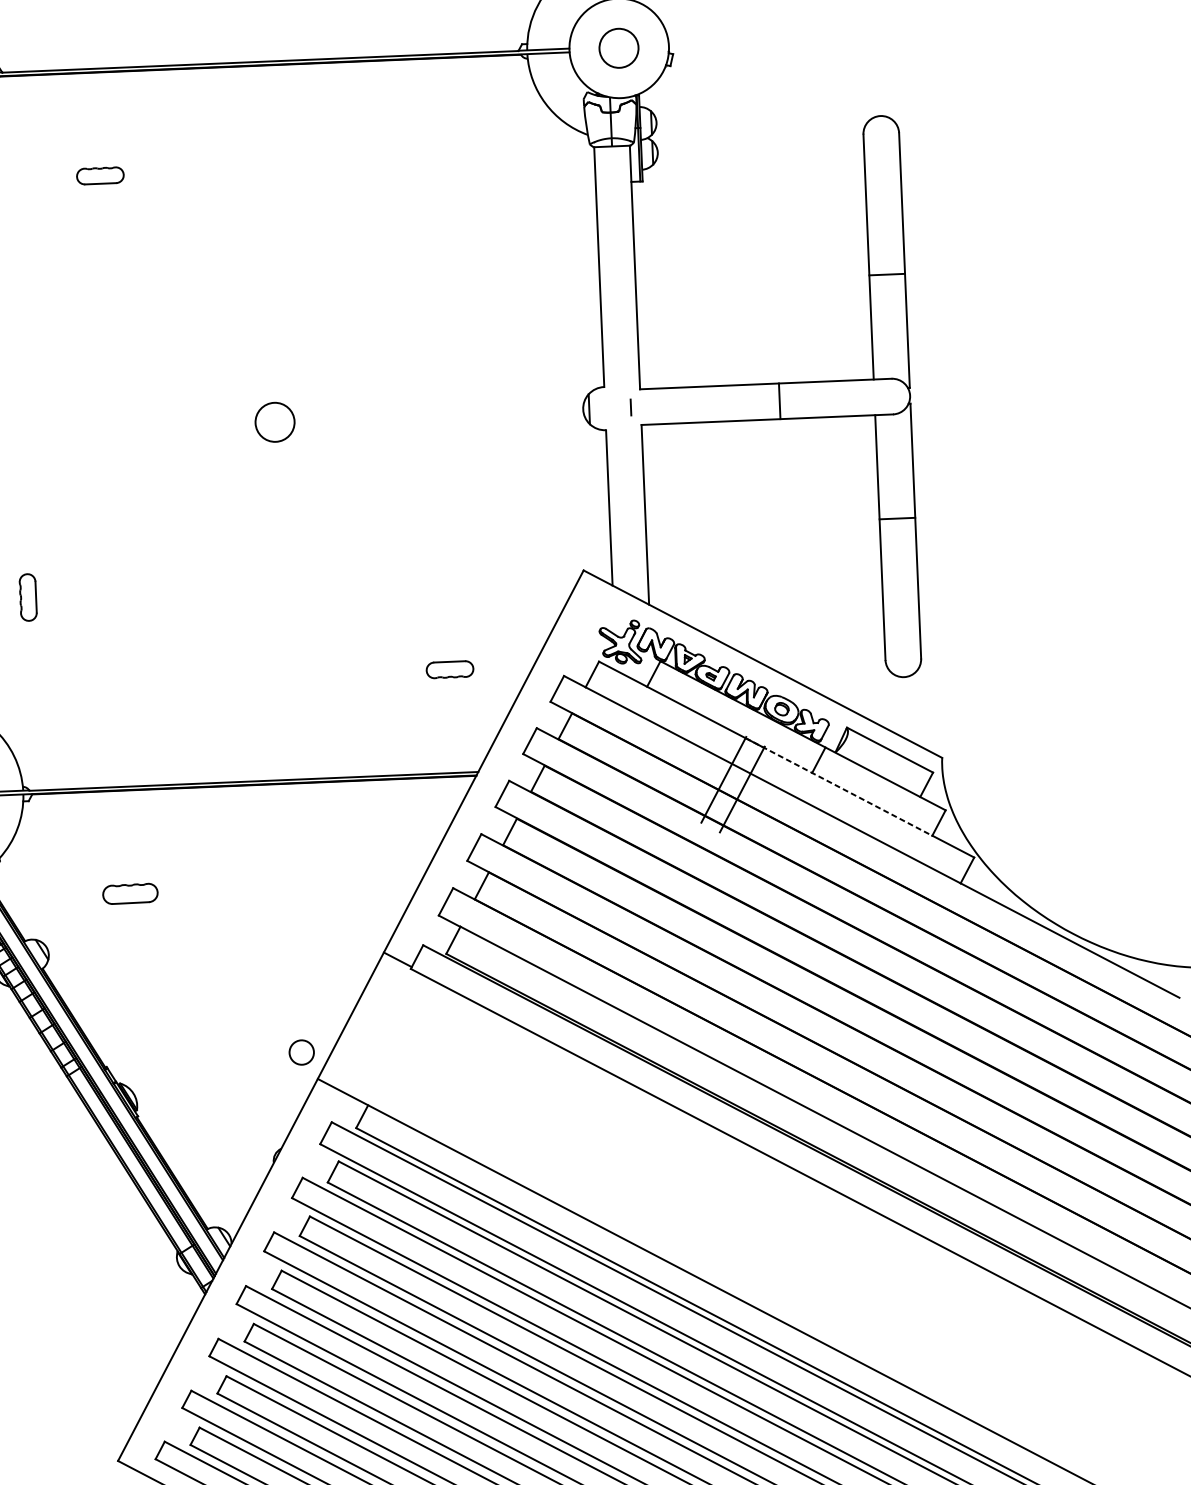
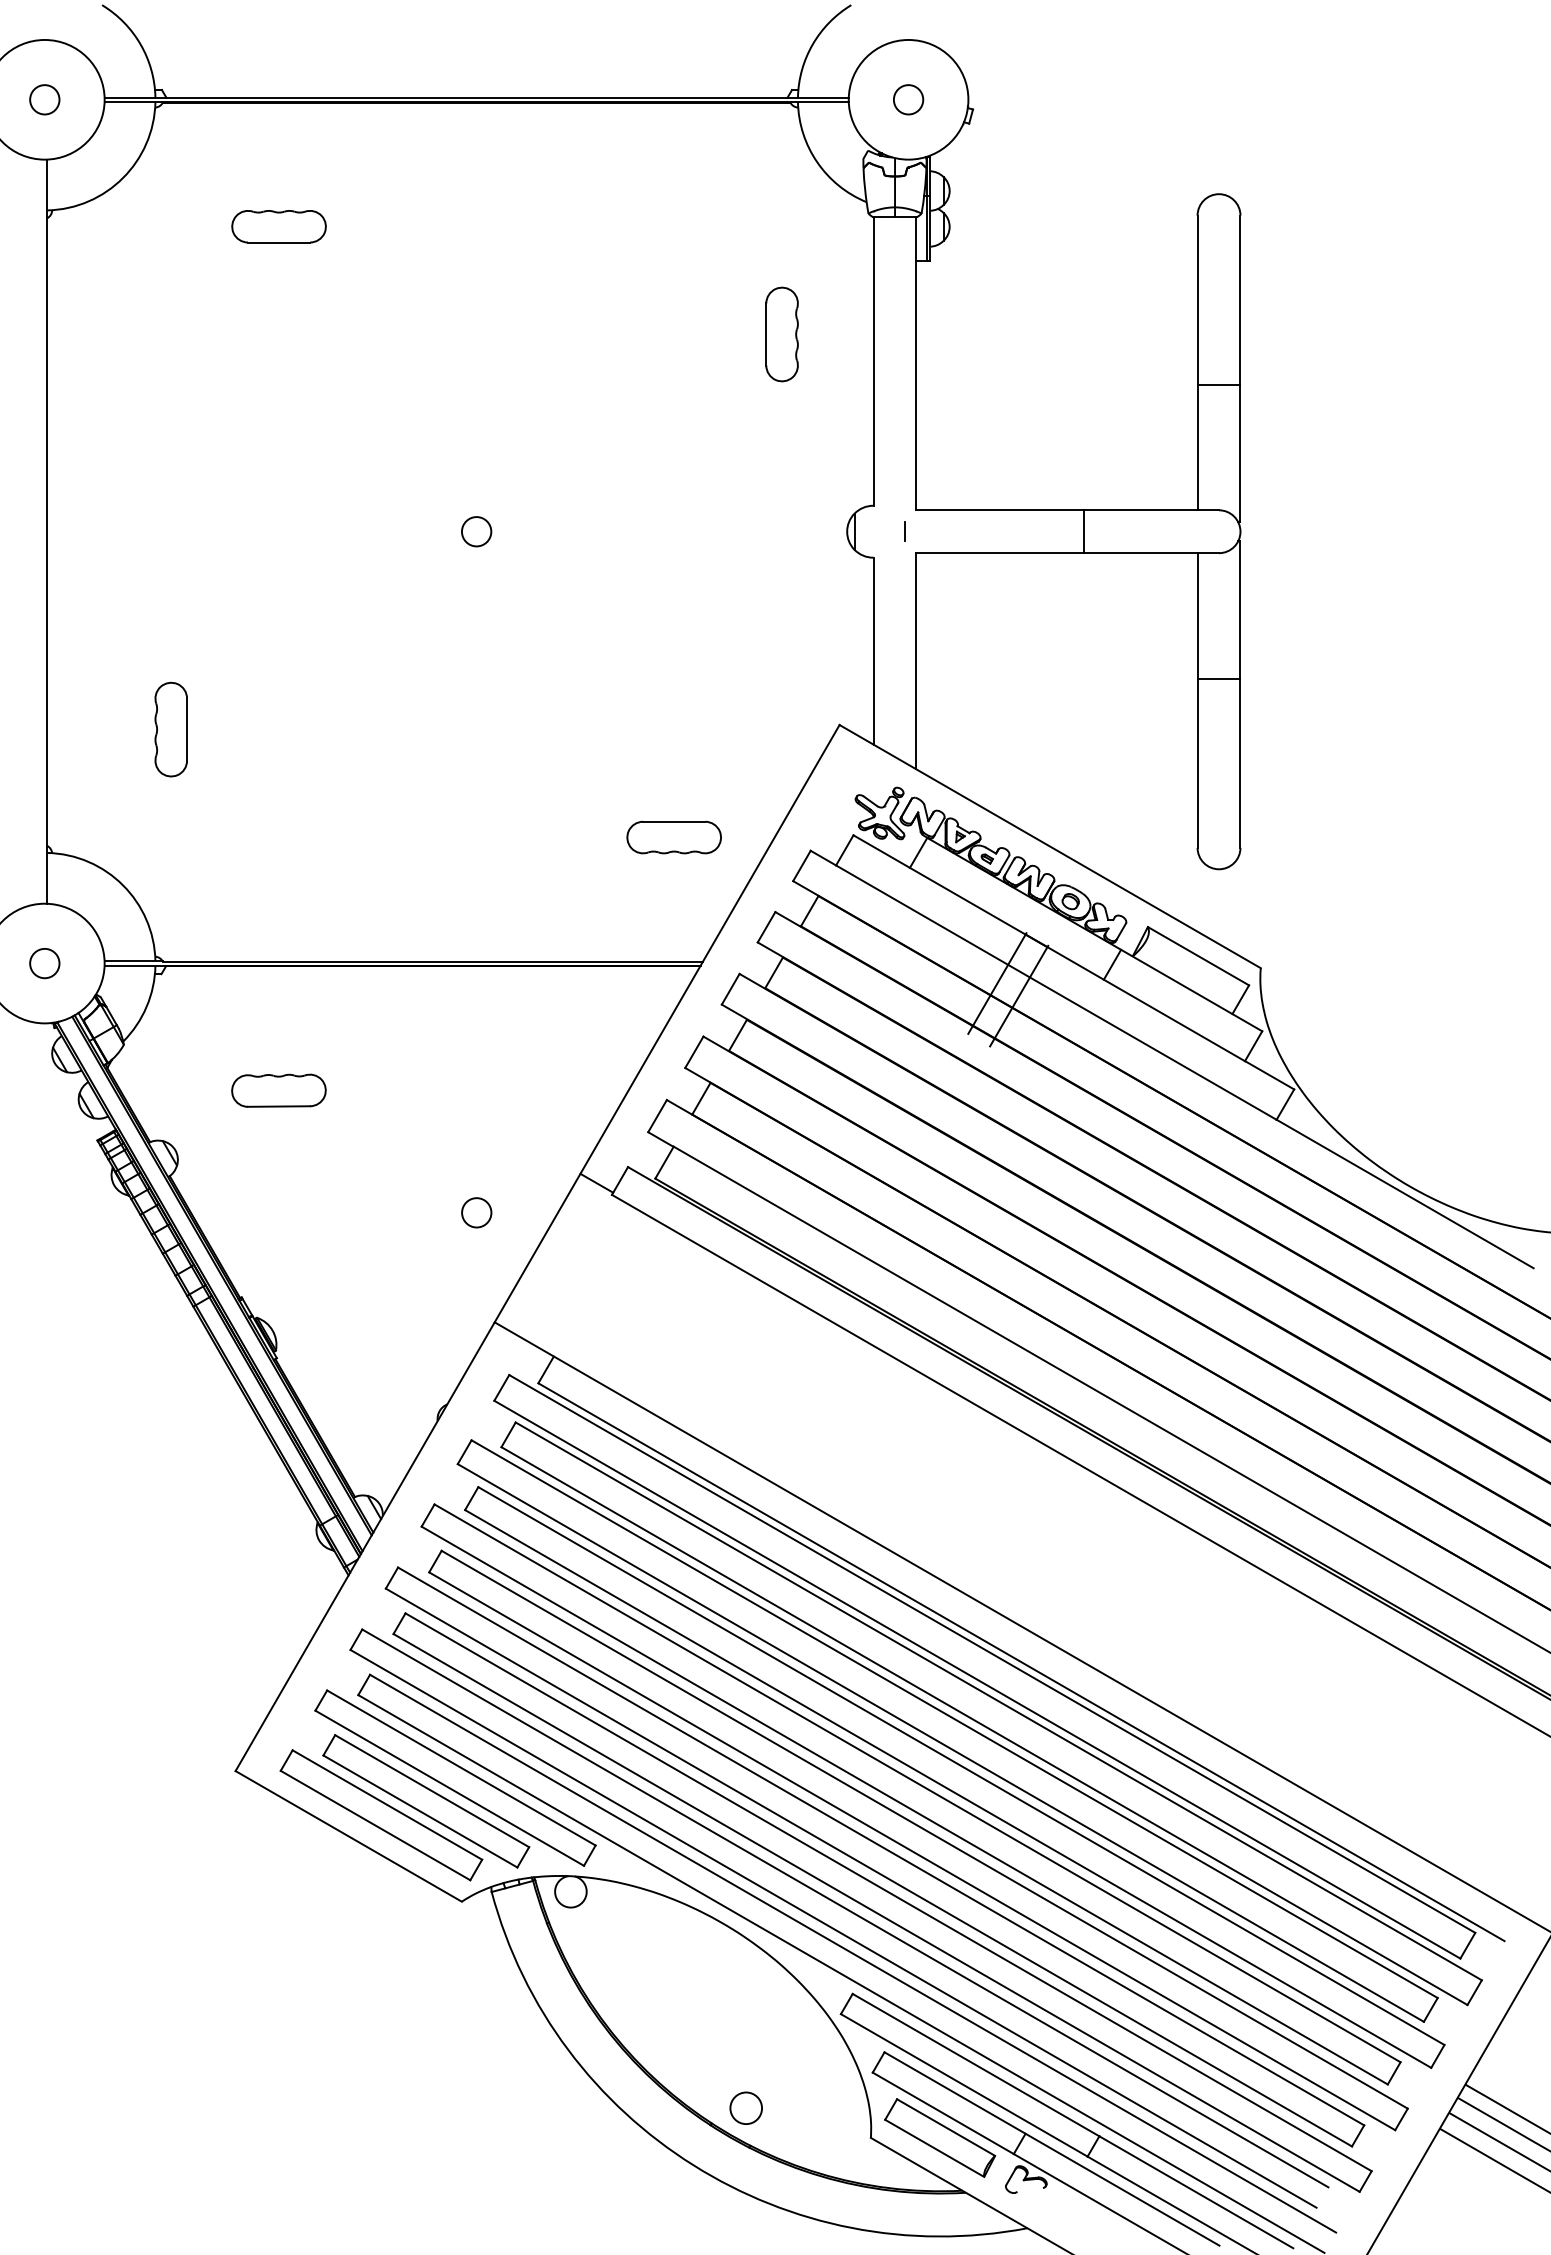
circle: (619, 48) -> (908, 99), size x0.62
part: (99, 175) -> (278, 226), size x1.67
part: (521, 247) -> (781, 334), added
circle: (275, 422) -> (476, 531), size x0.62
part: (27, 597) -> (170, 729), size x1.67
part: (449, 669) -> (673, 837), size x1.67
line: (839, 786) -> (1135, 997), dashed -> solid
part: (130, 893) -> (278, 1090), size x1.43
circle: (301, 1052) -> (476, 1212), moved

